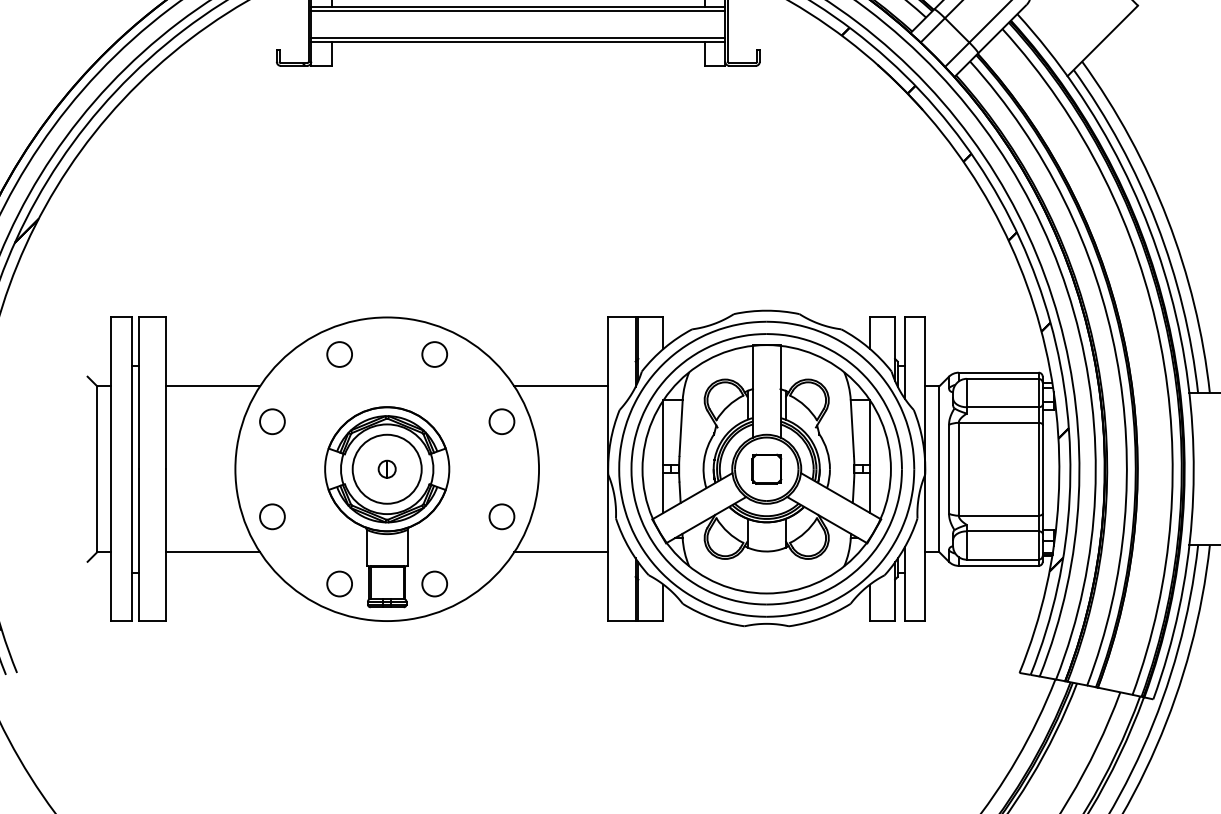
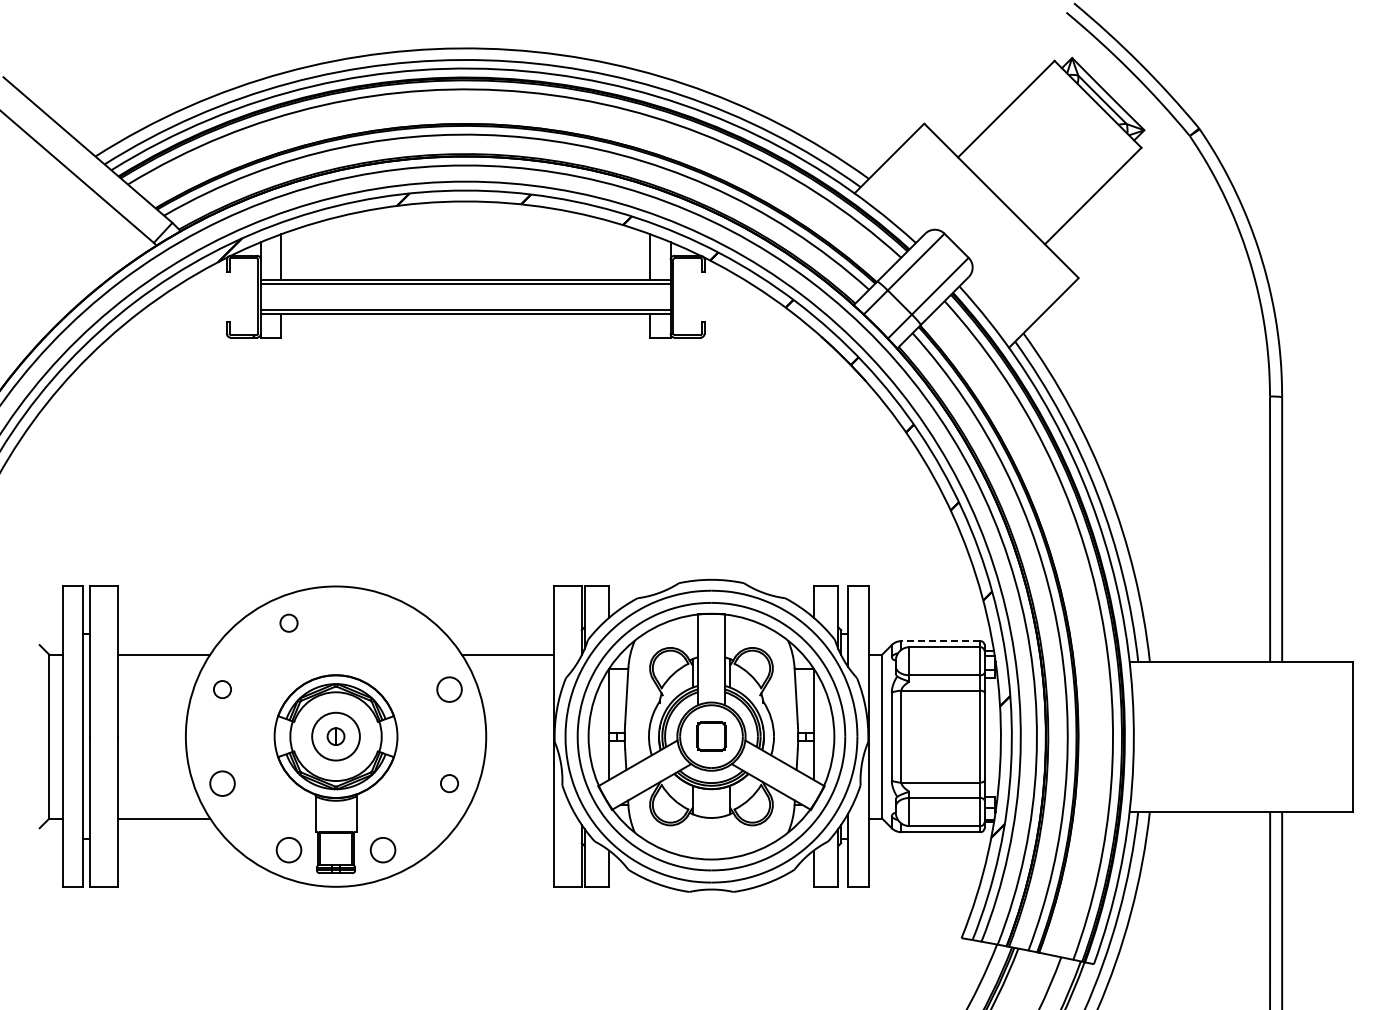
circle: (339, 354) -> (288, 623), size x0.7
circle: (434, 354) -> (382, 623), removed
line: (998, 373) -> (940, 641), solid -> dashed
circle: (272, 421) -> (222, 689), size x0.7
circle: (386, 469) -> (335, 736), size x0.7
circle: (501, 516) -> (449, 783), size x0.7
line: (560, 552) -> (507, 818), removed

